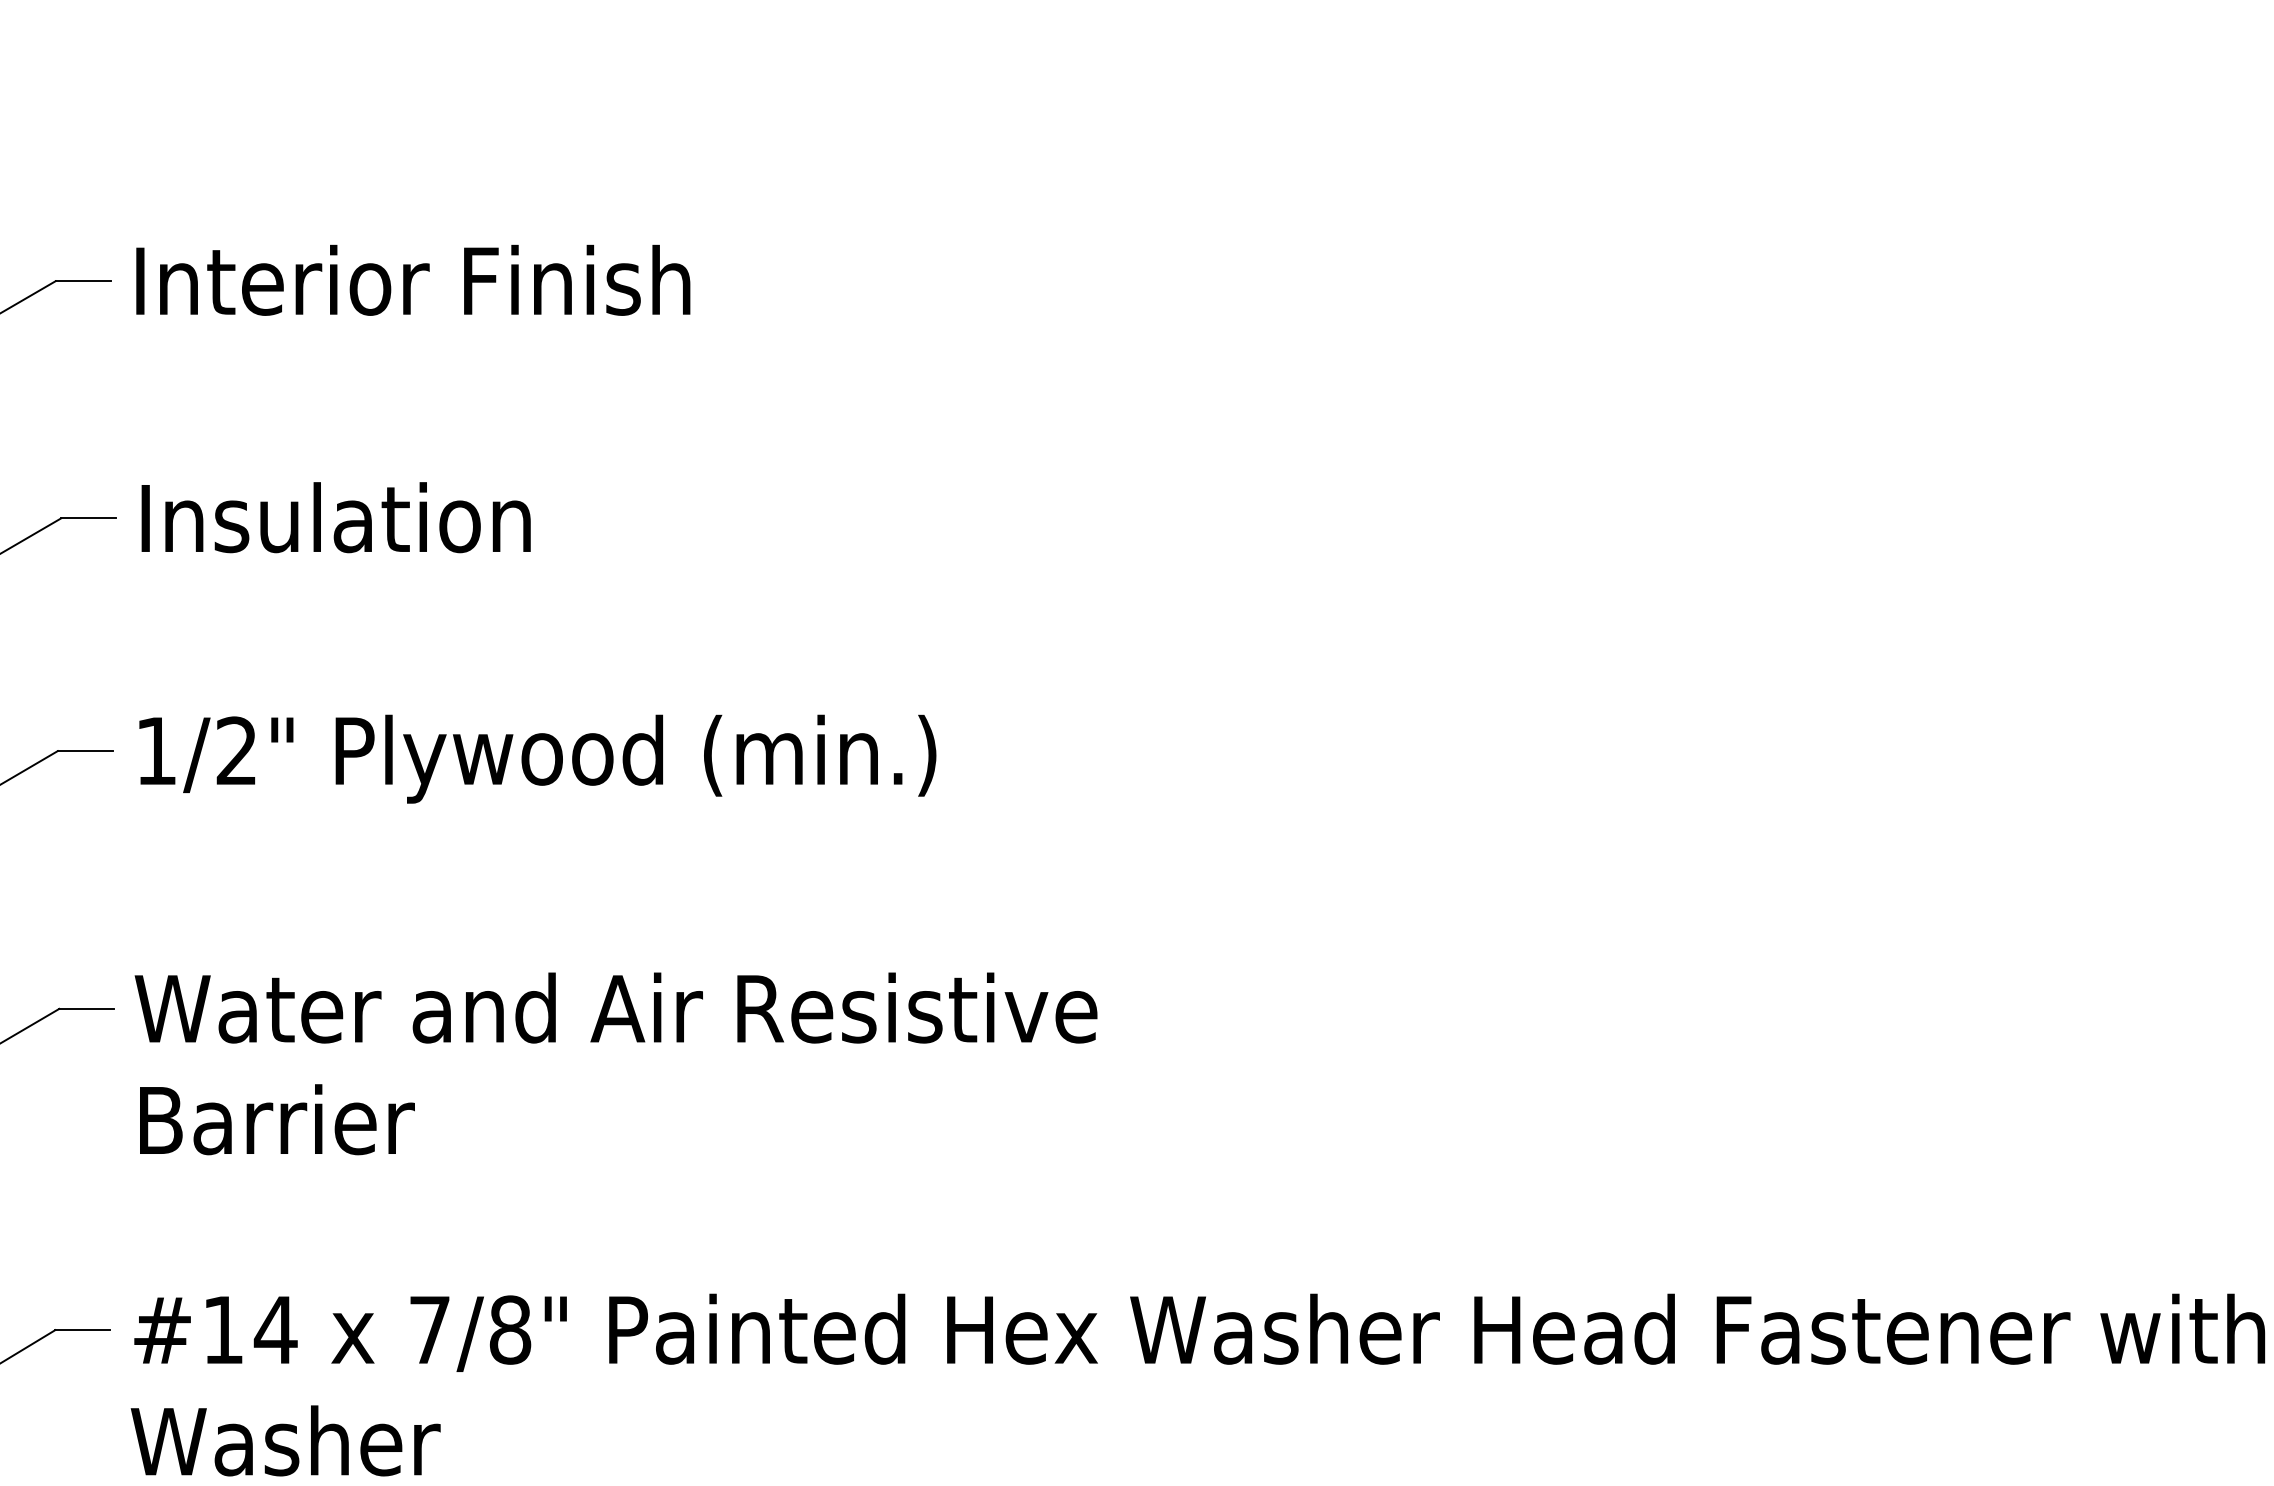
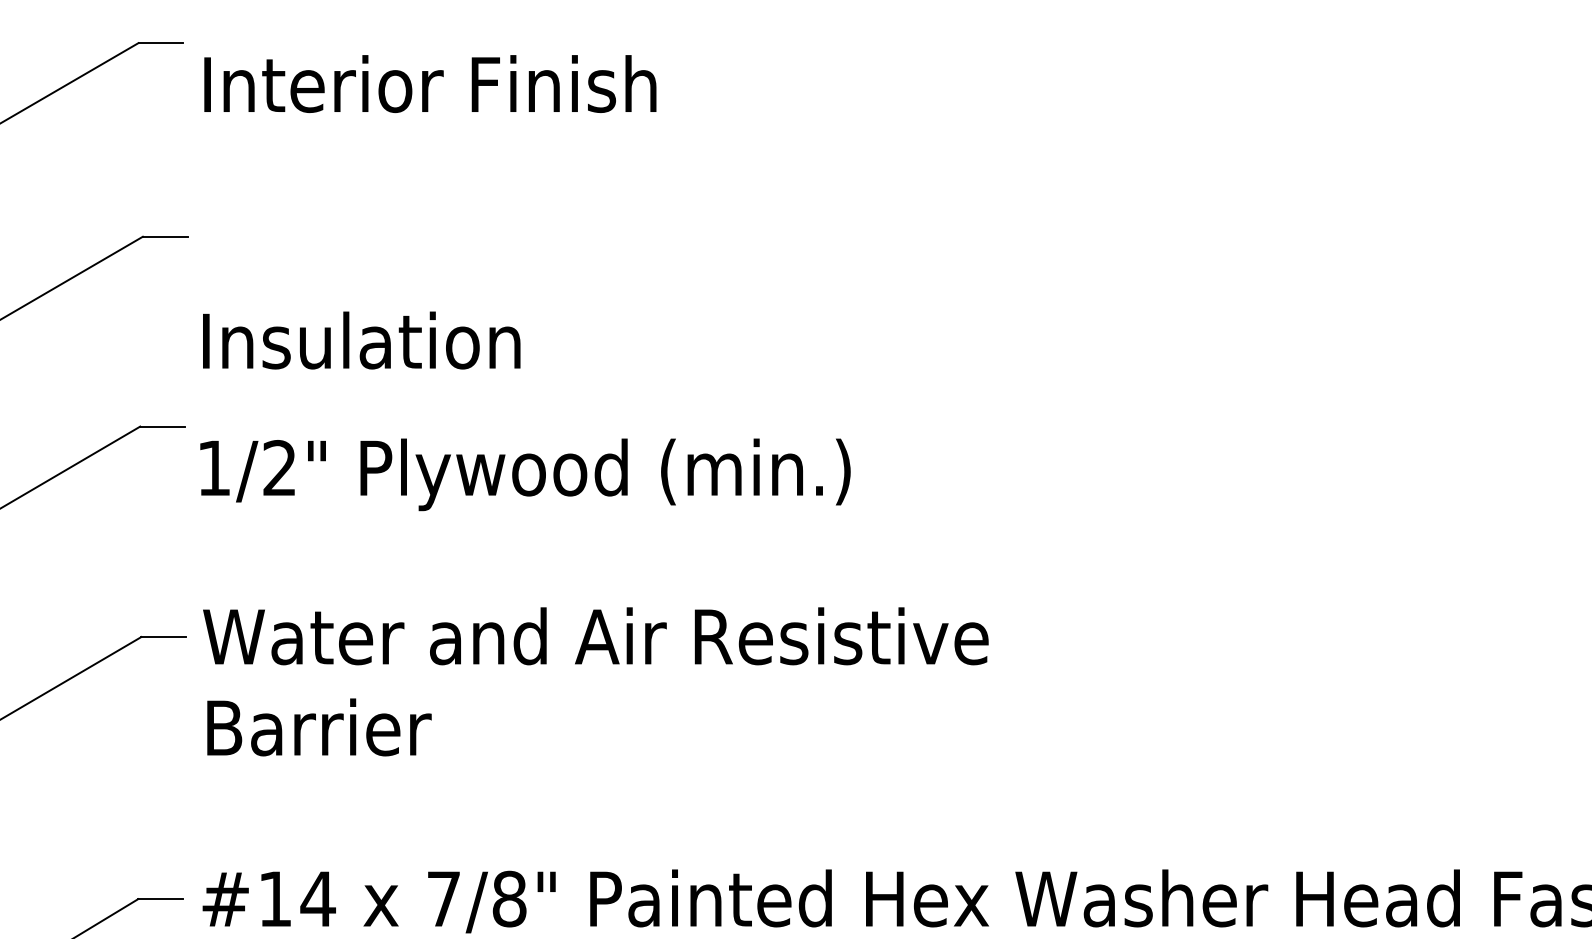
text: (413, 279) -> (430, 83), moved
text: (335, 517) -> (361, 340), moved
text: (537, 758) -> (525, 474), moved

